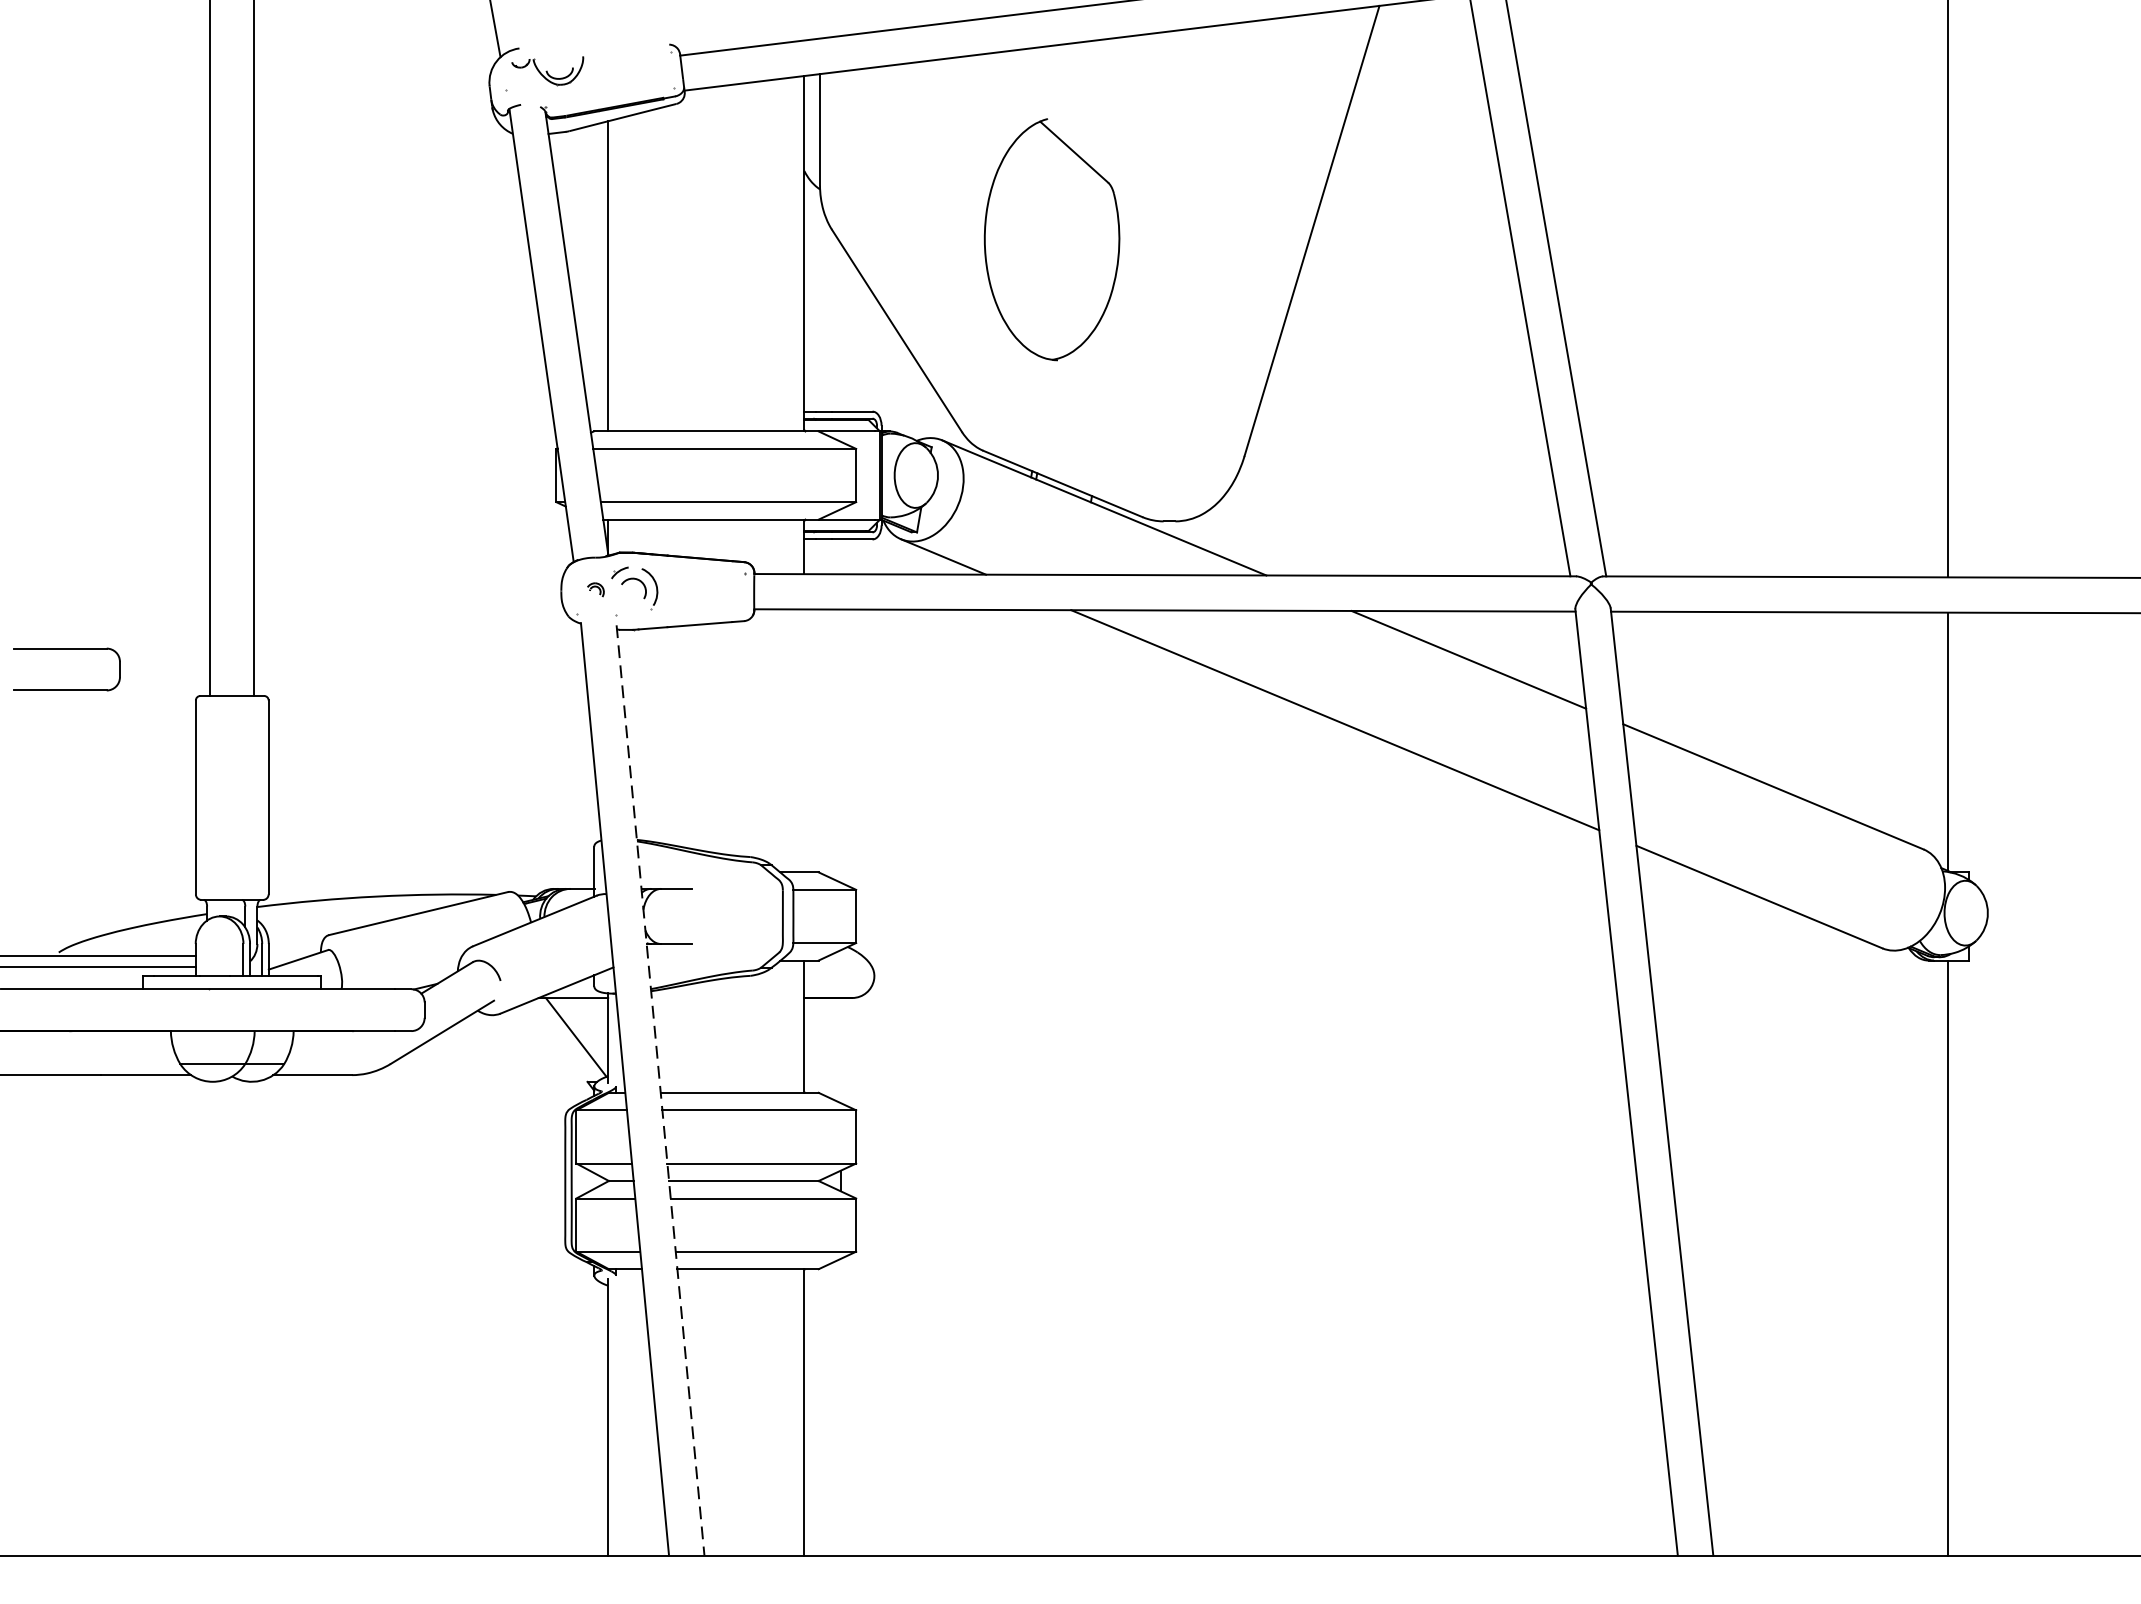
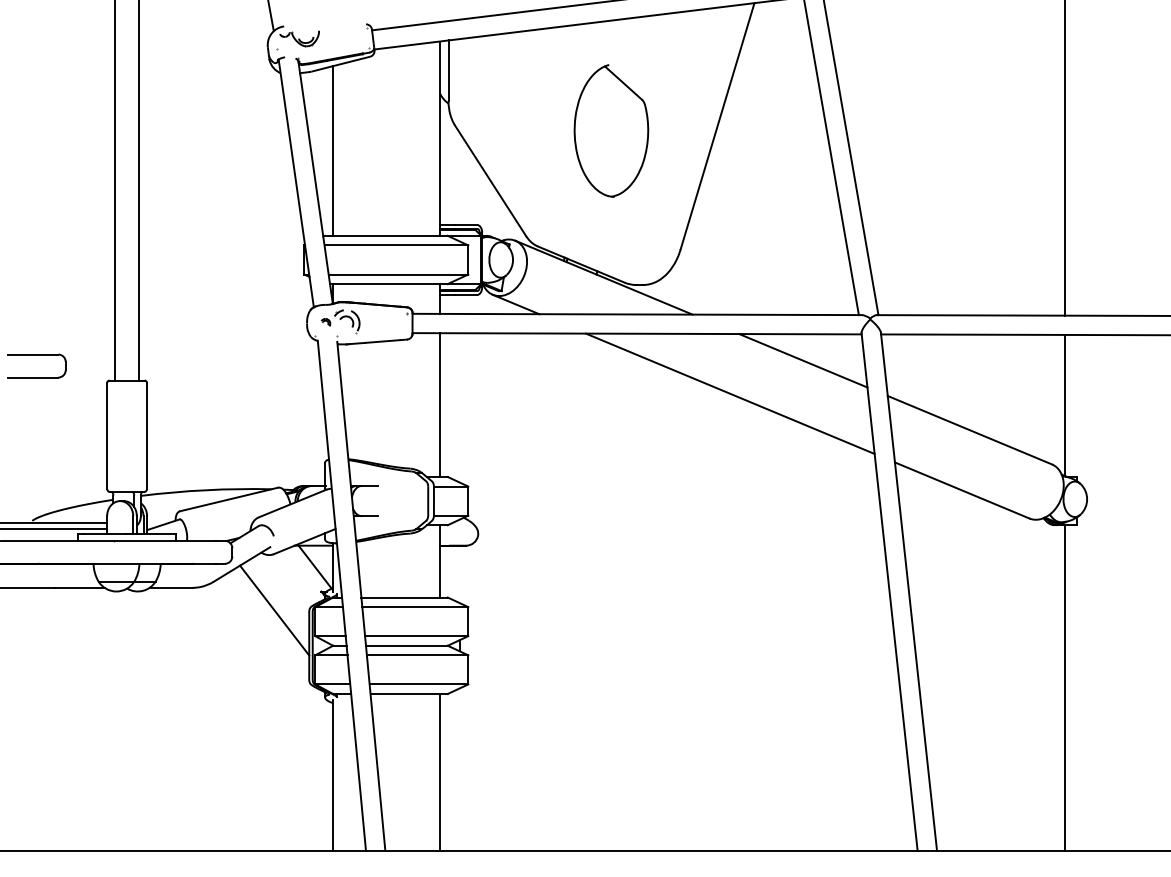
part: (1052, 238) -> (611, 130), moved
line: (803, 739) -> (439, 404), added
line: (660, 1090) -> (361, 596), dashed -> solid
line: (501, 1116) -> (274, 610), added

